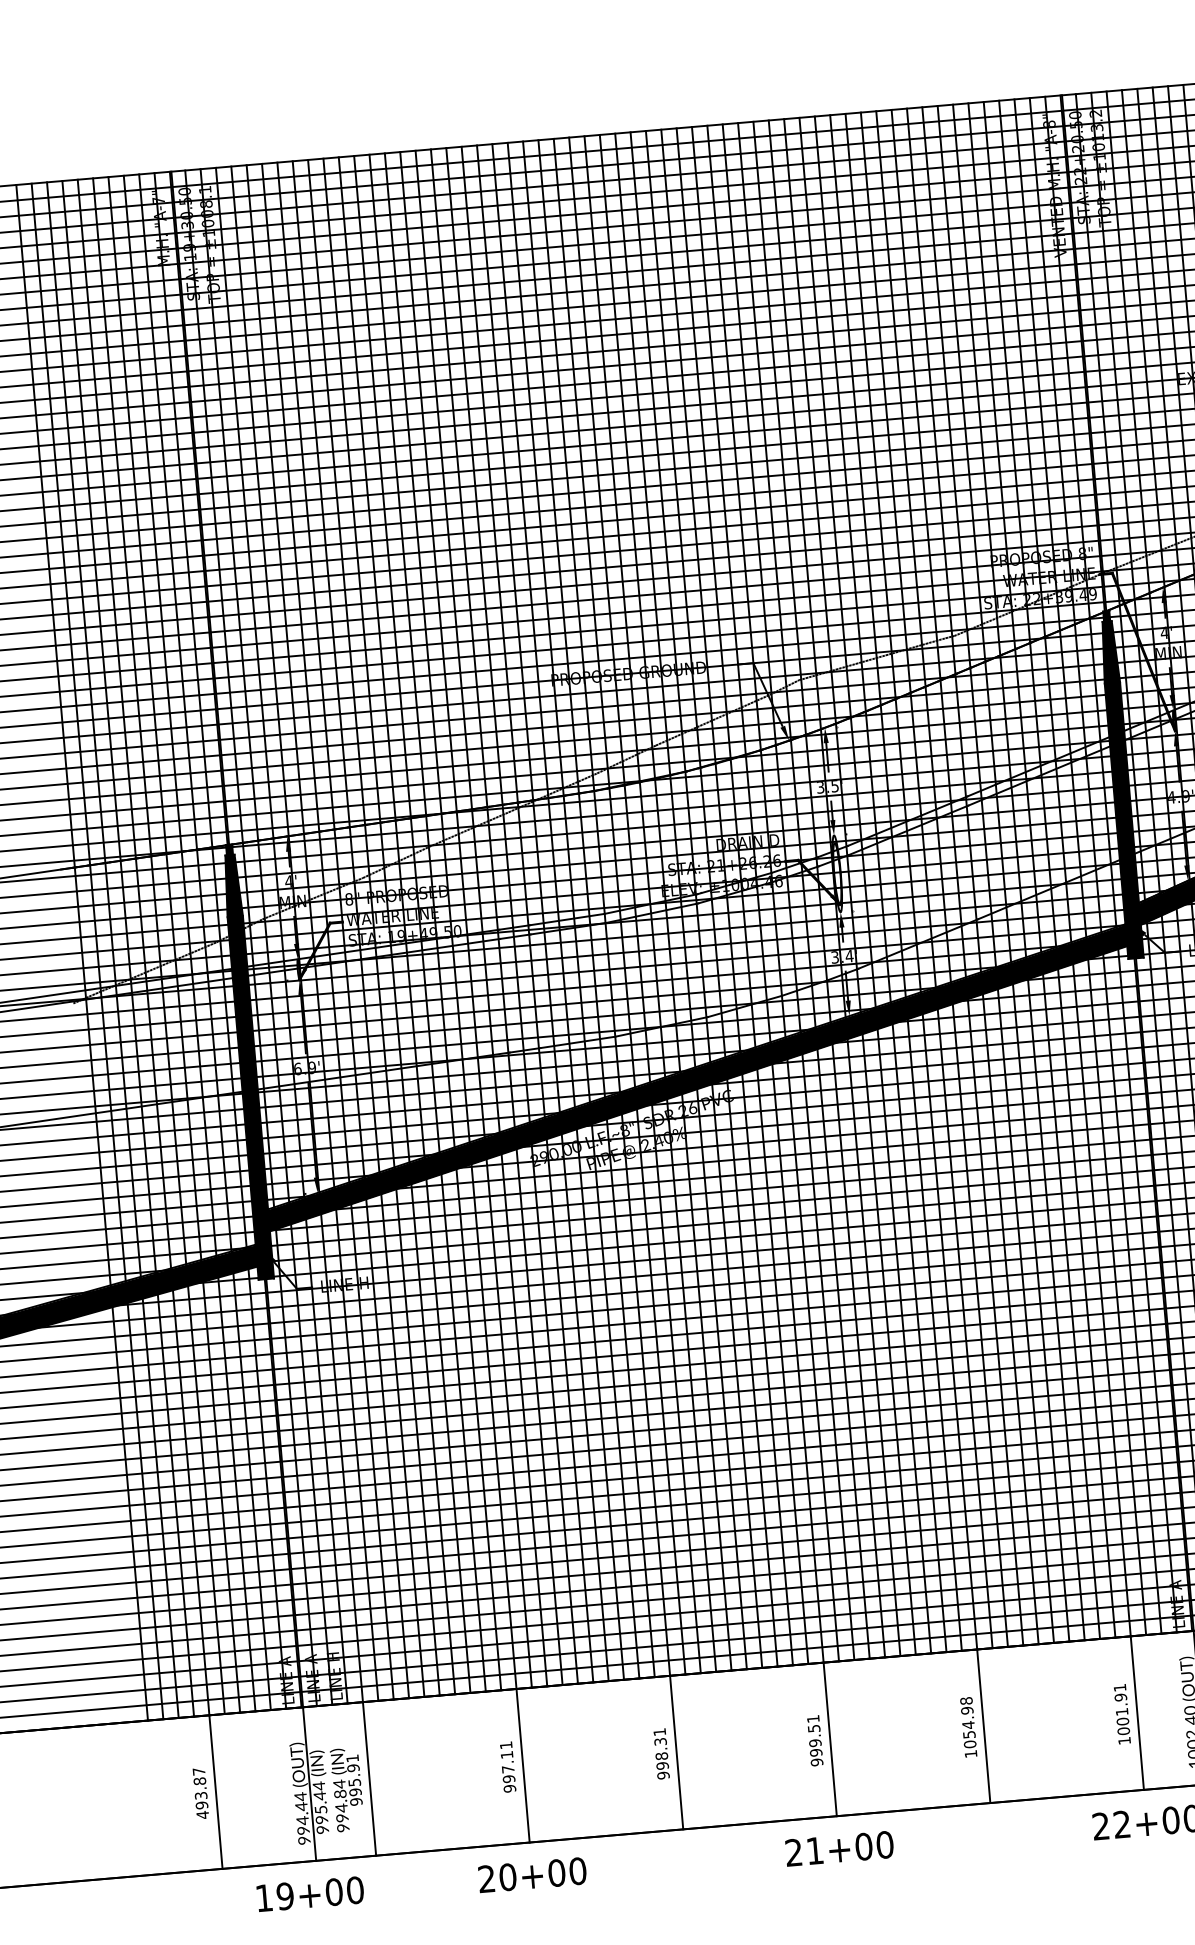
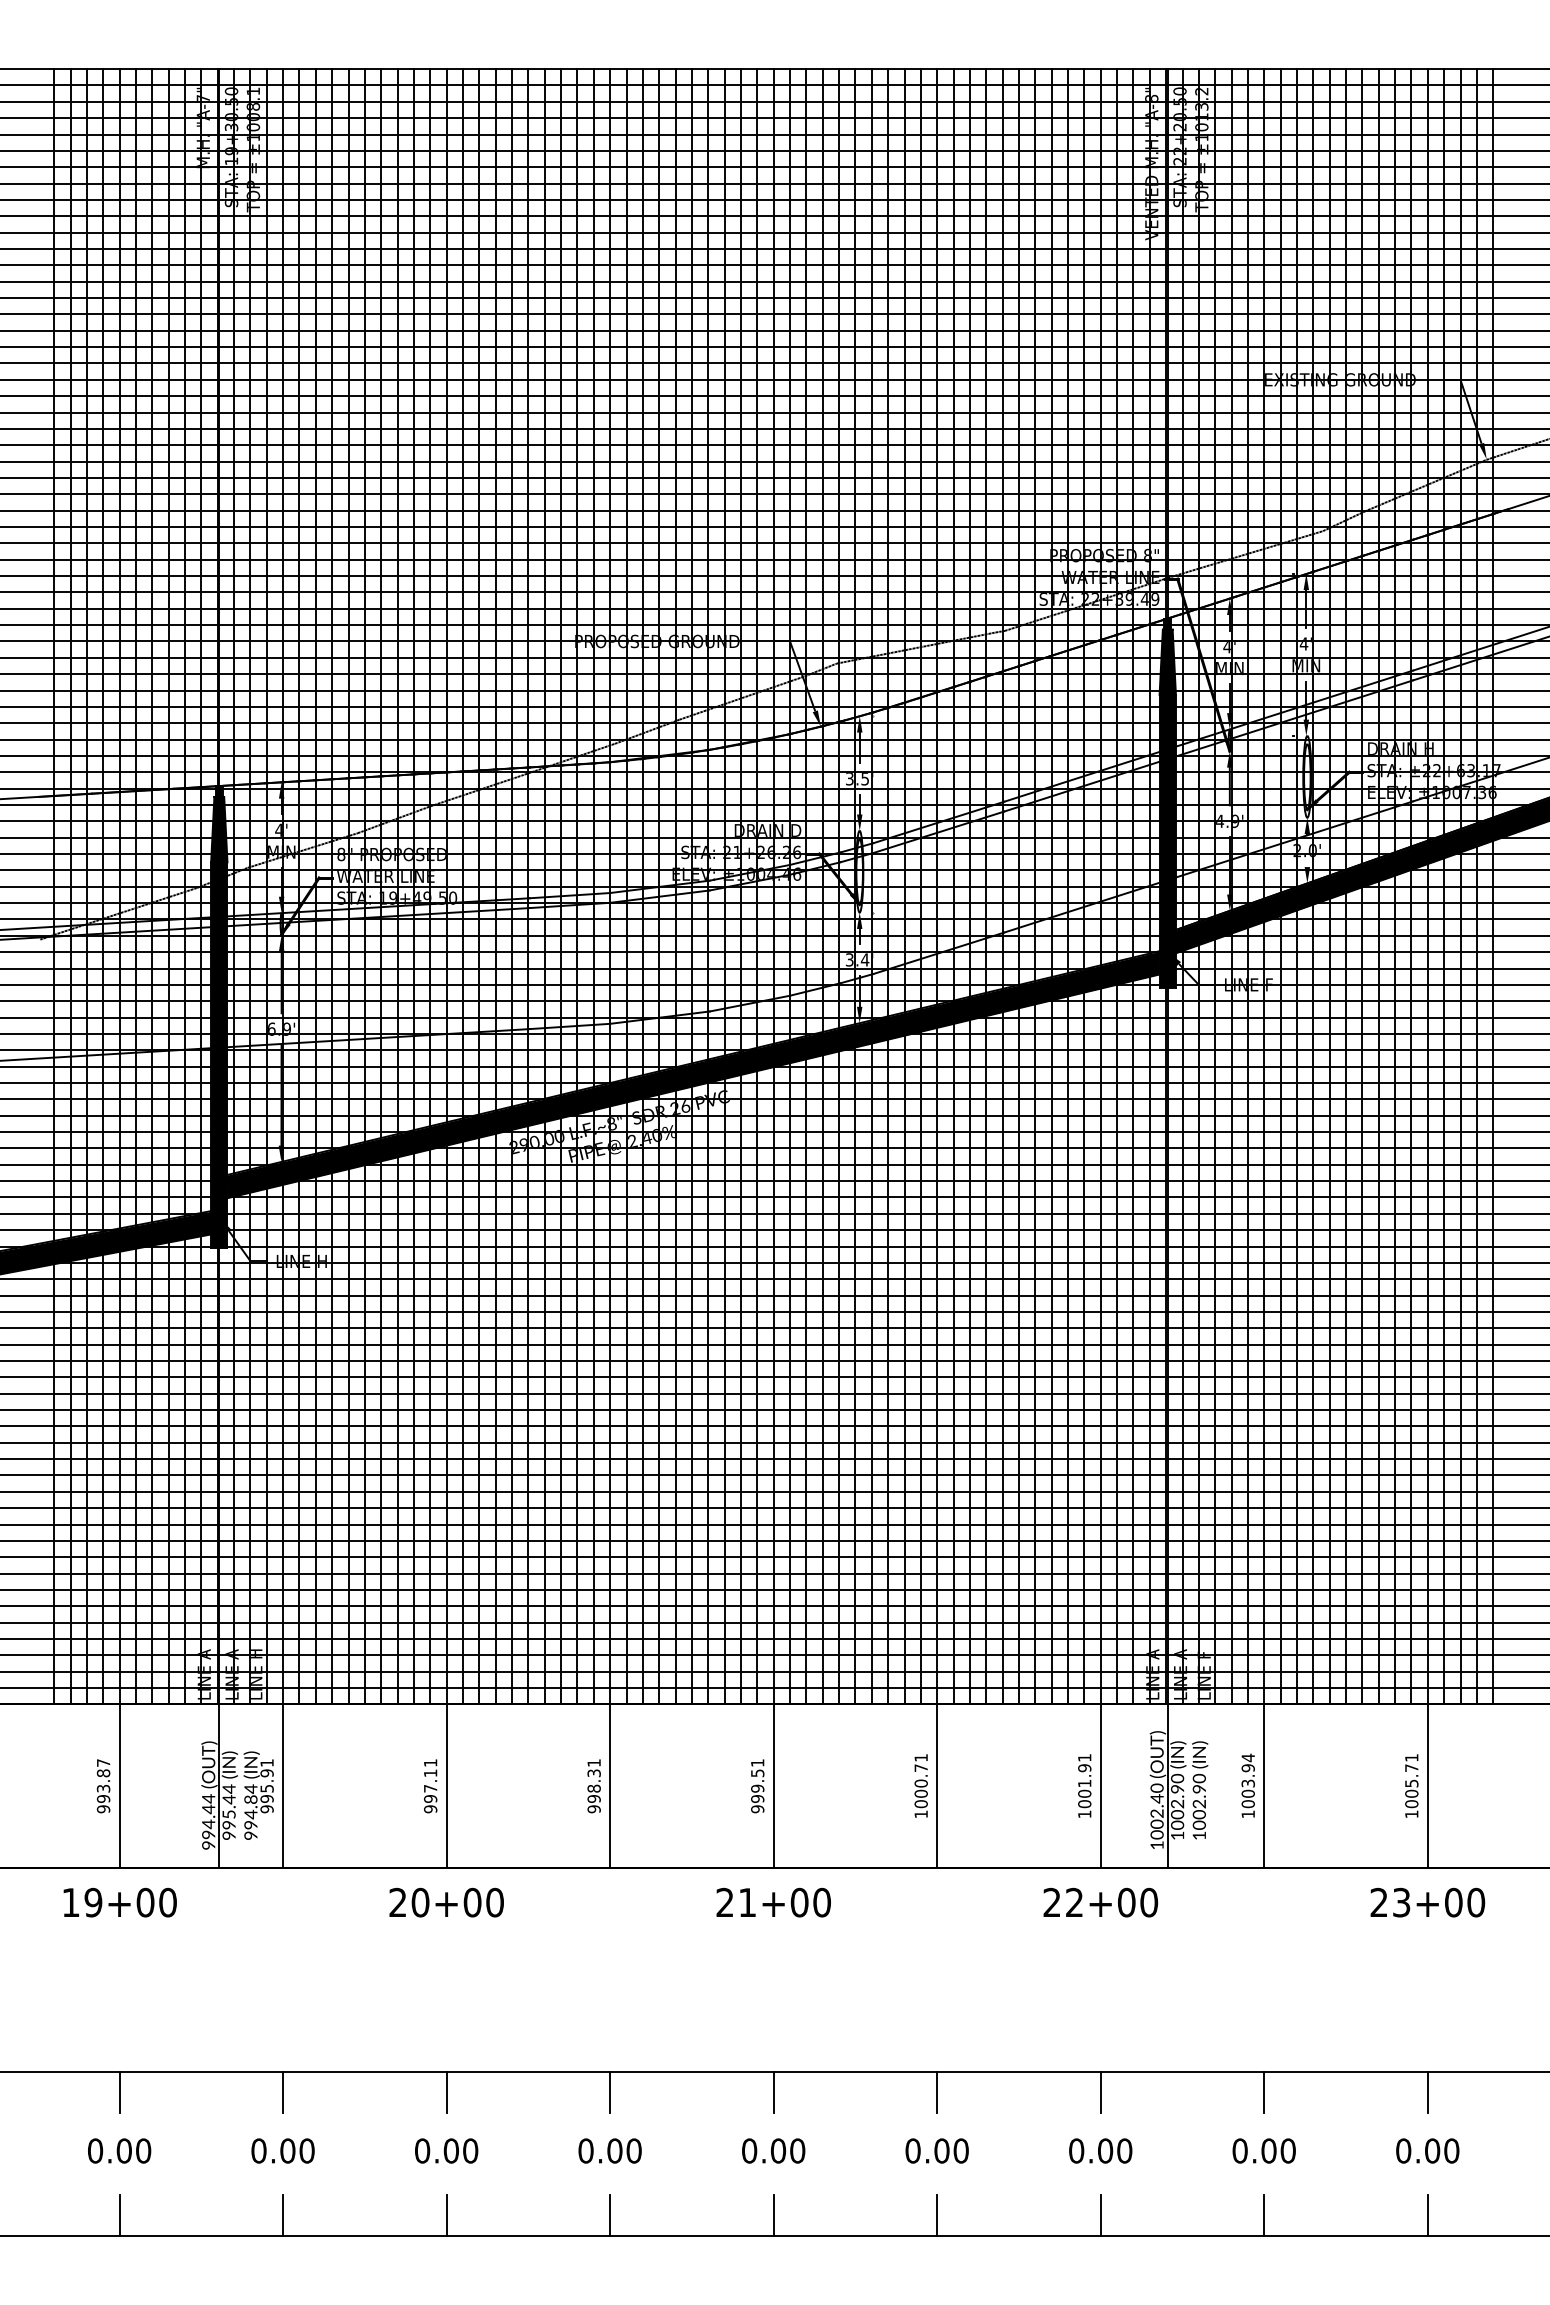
text: (967, 1717) -> (920, 1775), 1054.98 -> 1000.71
text: (202, 1815) -> (103, 1809), 493.87 -> 993.87
text: (309, 1894) -> (119, 1902), moved

